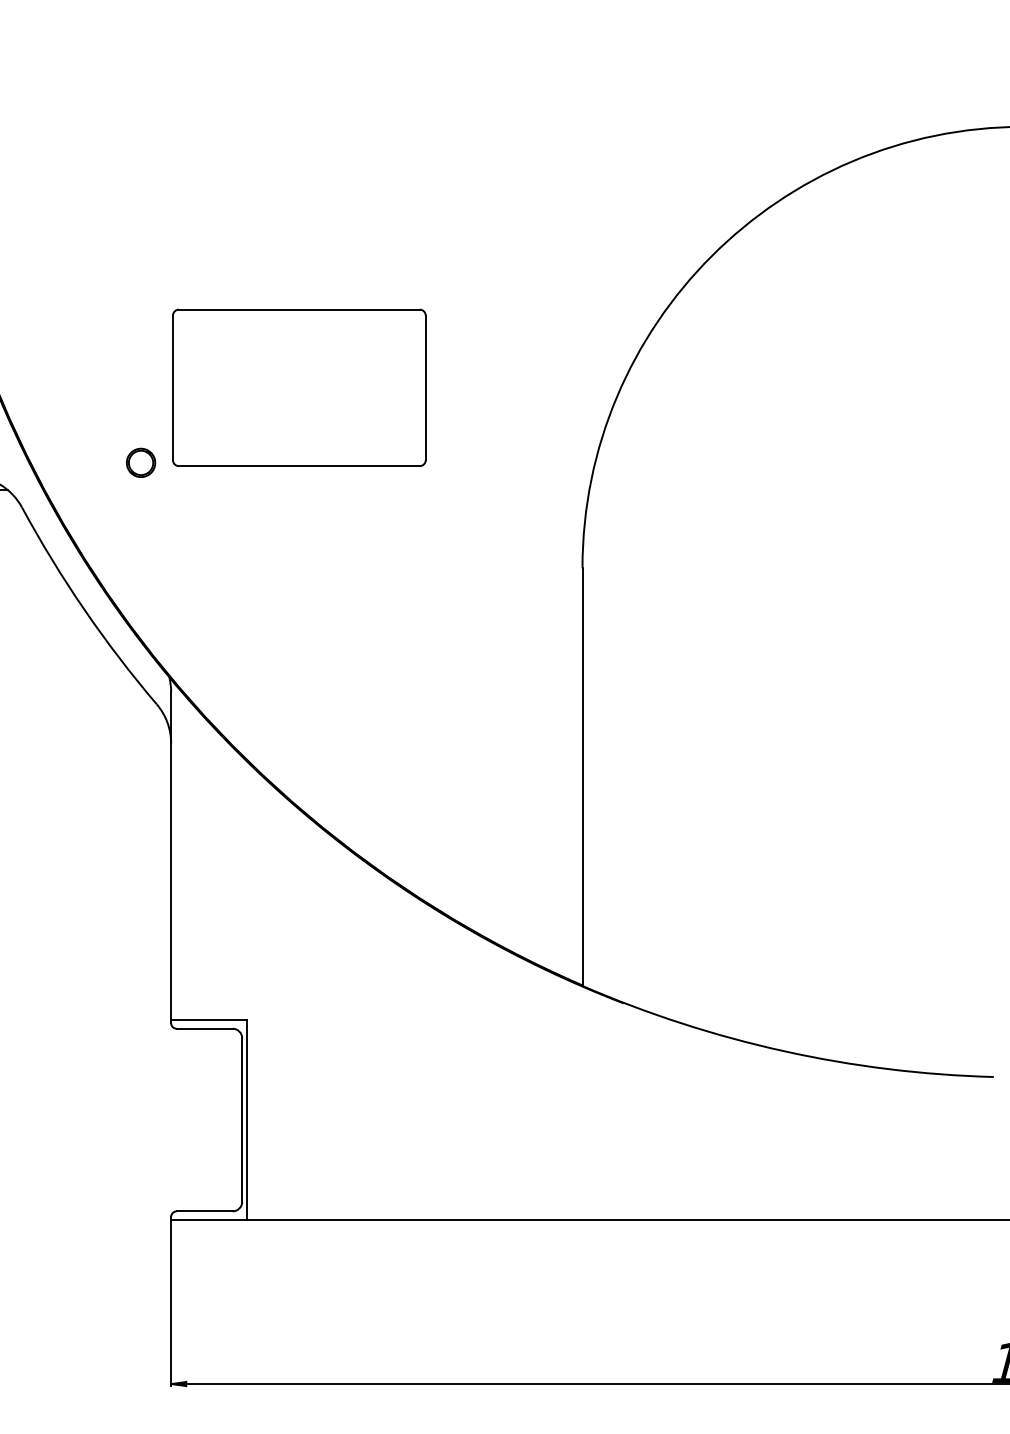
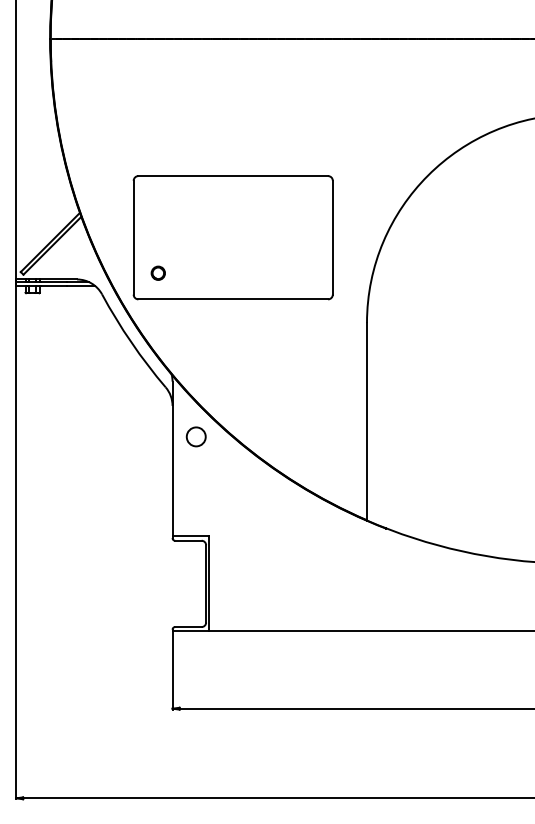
part: (297, 387) -> (232, 237), size x1.67
circle: (219, 808) -> (195, 436), added

